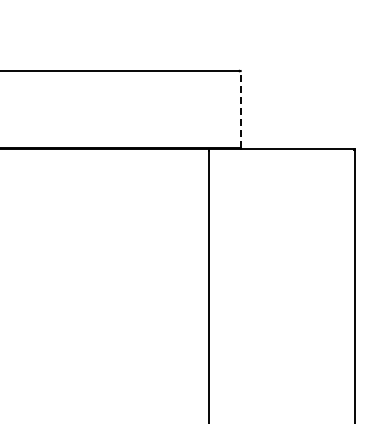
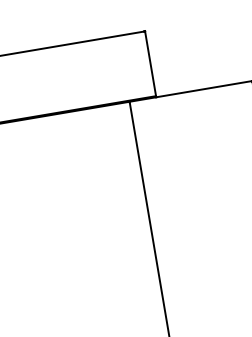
line: (240, 109) -> (150, 63), dashed -> solid

